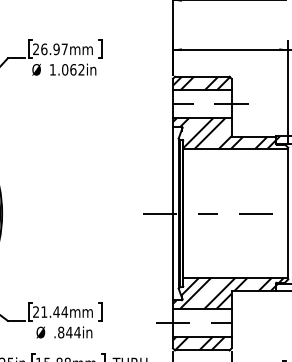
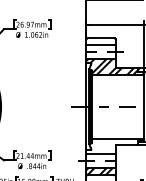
hatch: (201, 82) -> (100, 41), removed
hatch: (227, 293) -> (113, 146), removed

